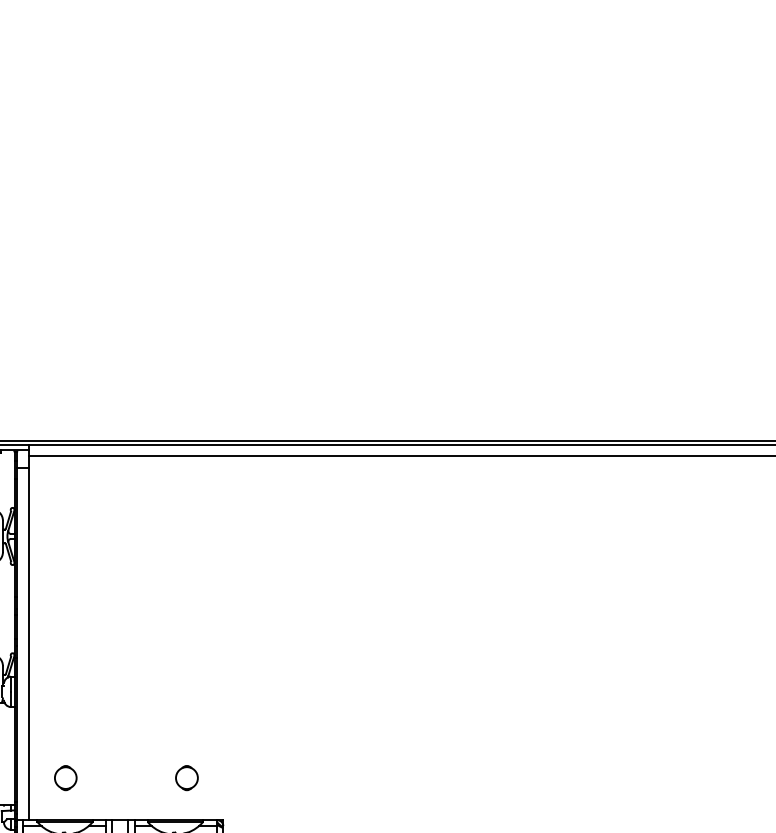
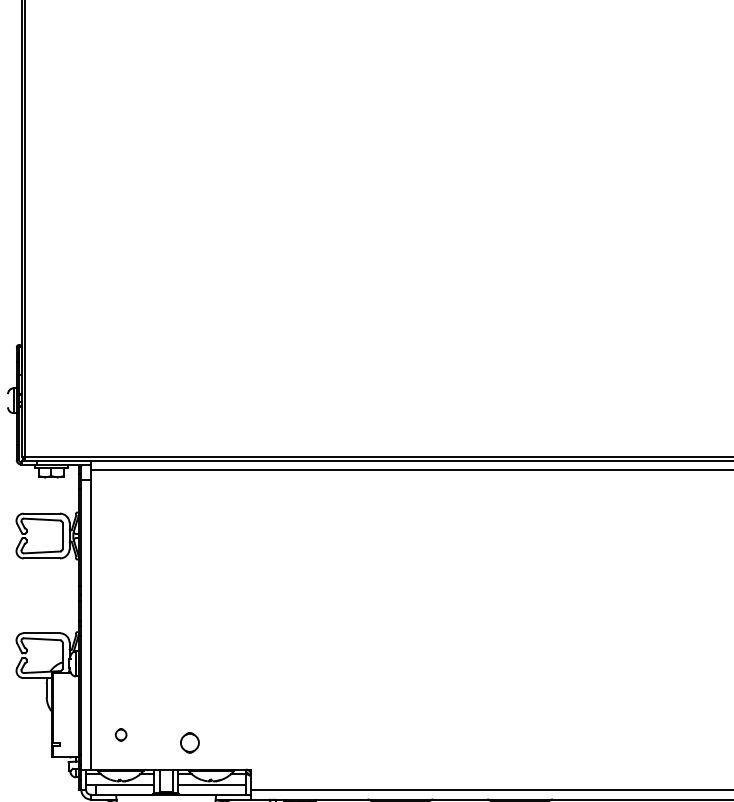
part: (64, 777) -> (120, 734), size x0.6
part: (186, 777) -> (189, 742), moved

